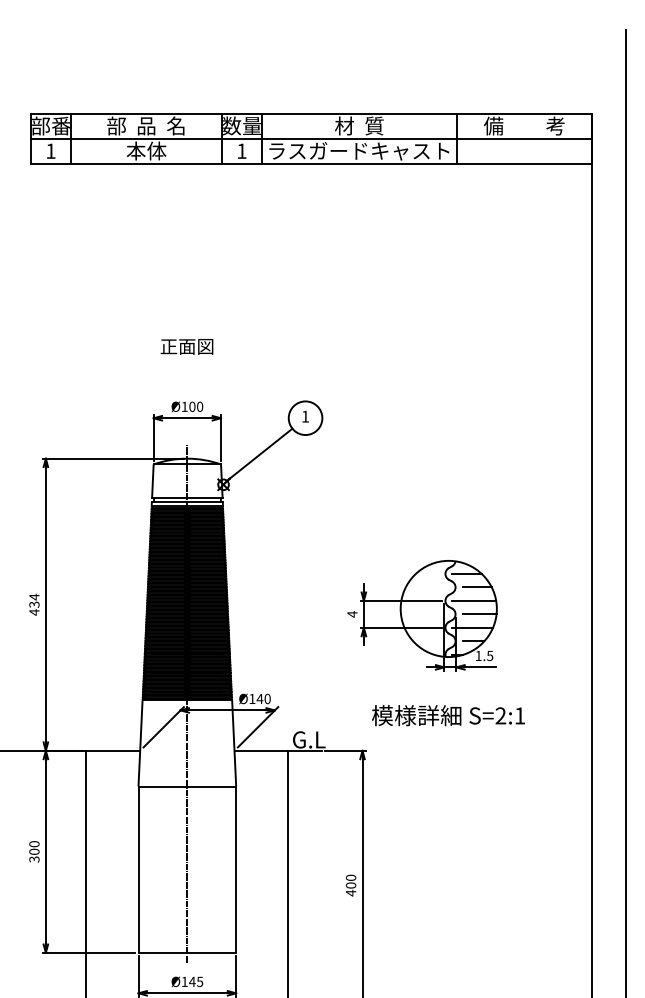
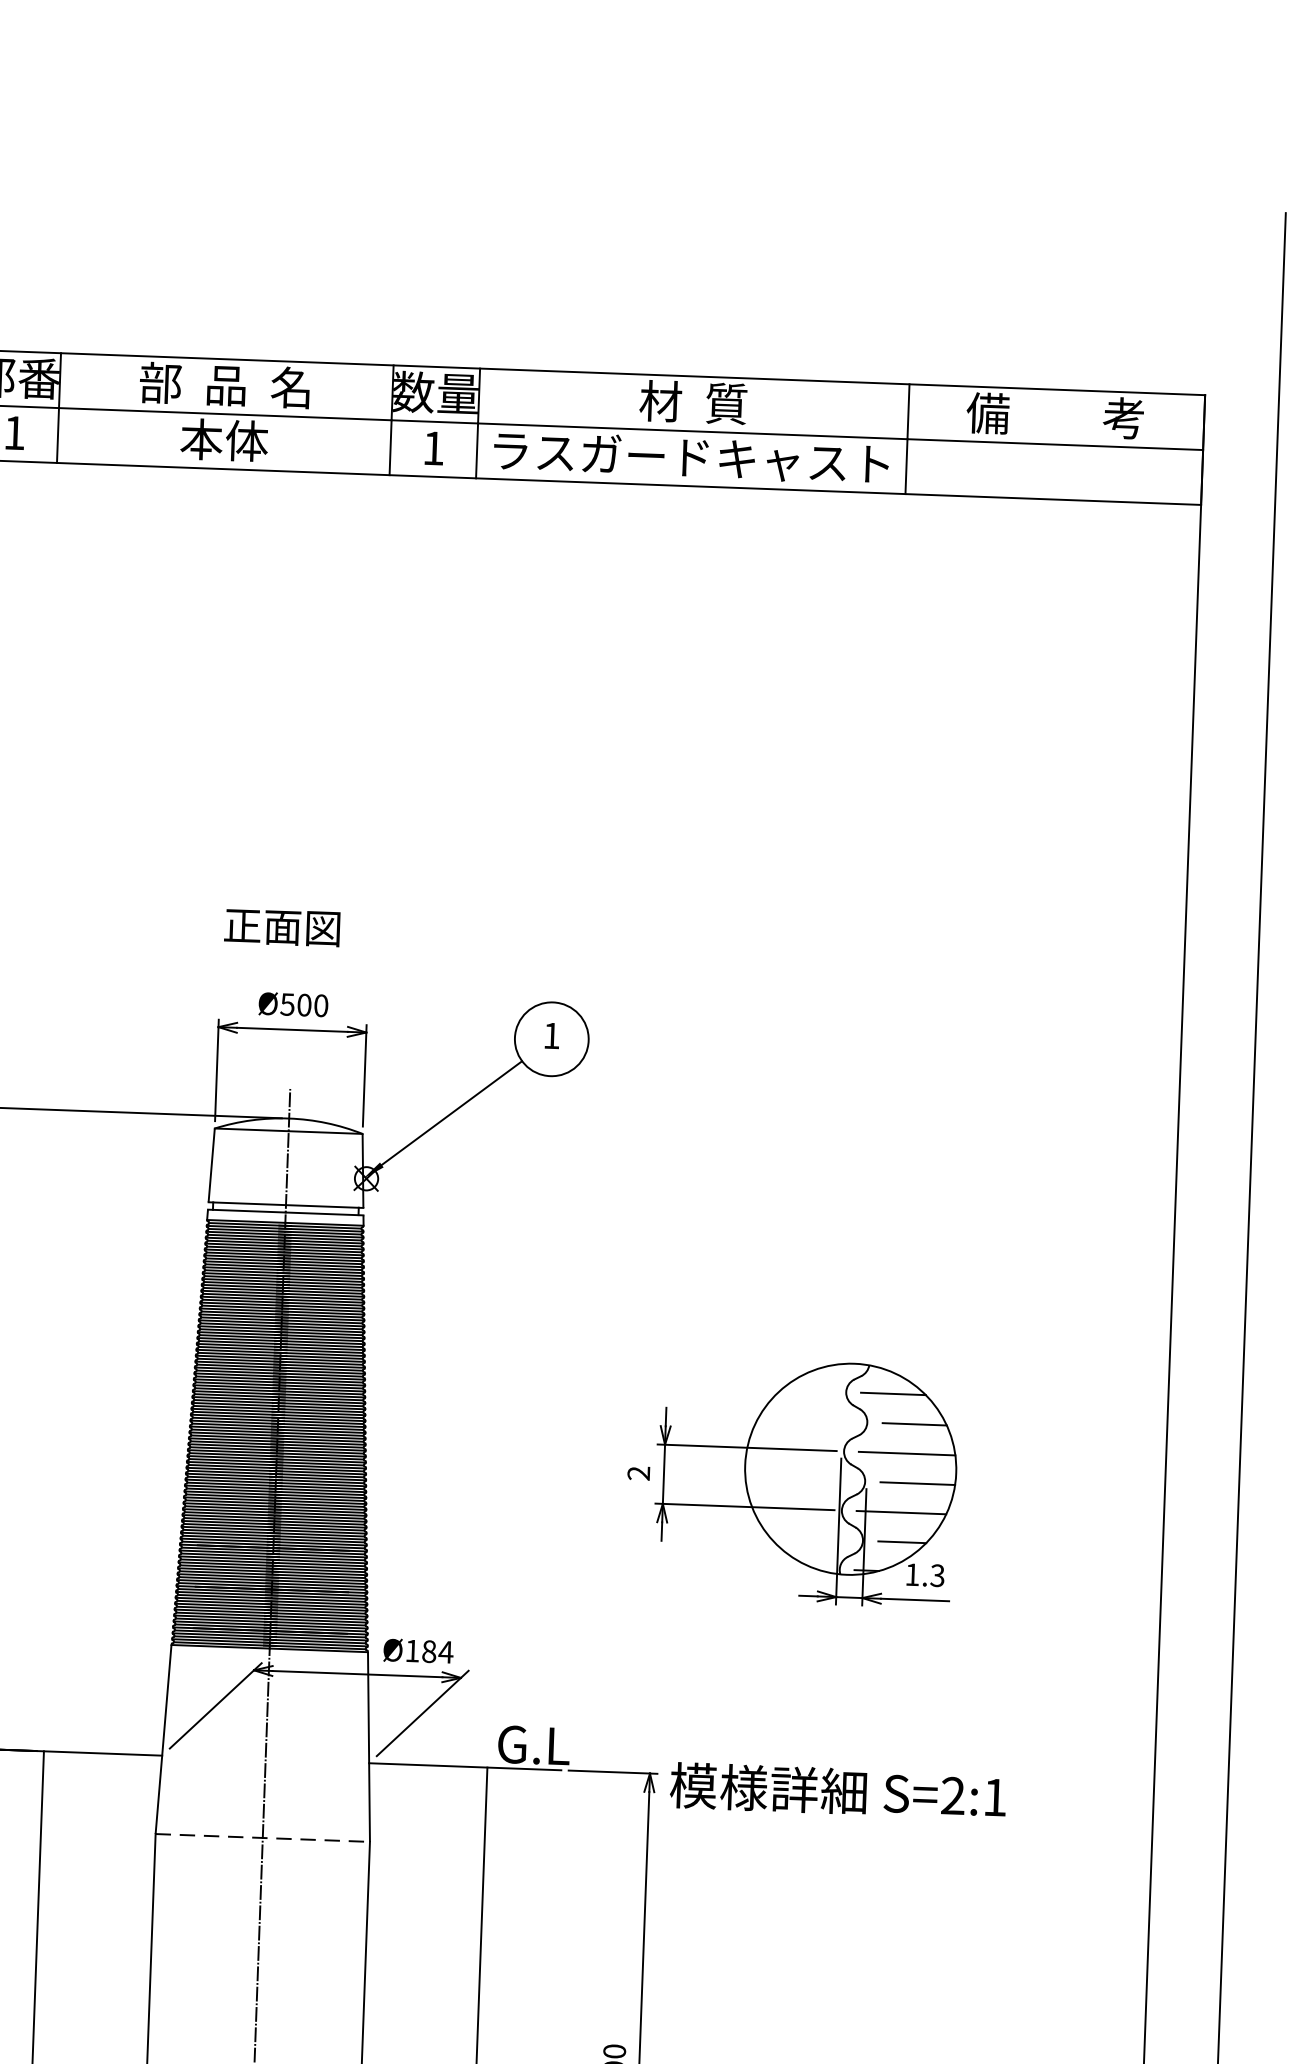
text: (186, 346) -> (281, 926), moved
text: (184, 406) -> (287, 1003), Ø100 -> Ø500
text: (352, 614) -> (638, 1473), 4 -> 2
text: (490, 655) -> (938, 1574), 1.5 -> 1.3
text: (263, 698) -> (436, 1650), Ø140 -> Ø184
text: (448, 715) -> (838, 1790), moved
line: (187, 786) -> (263, 1837), solid -> dashed

